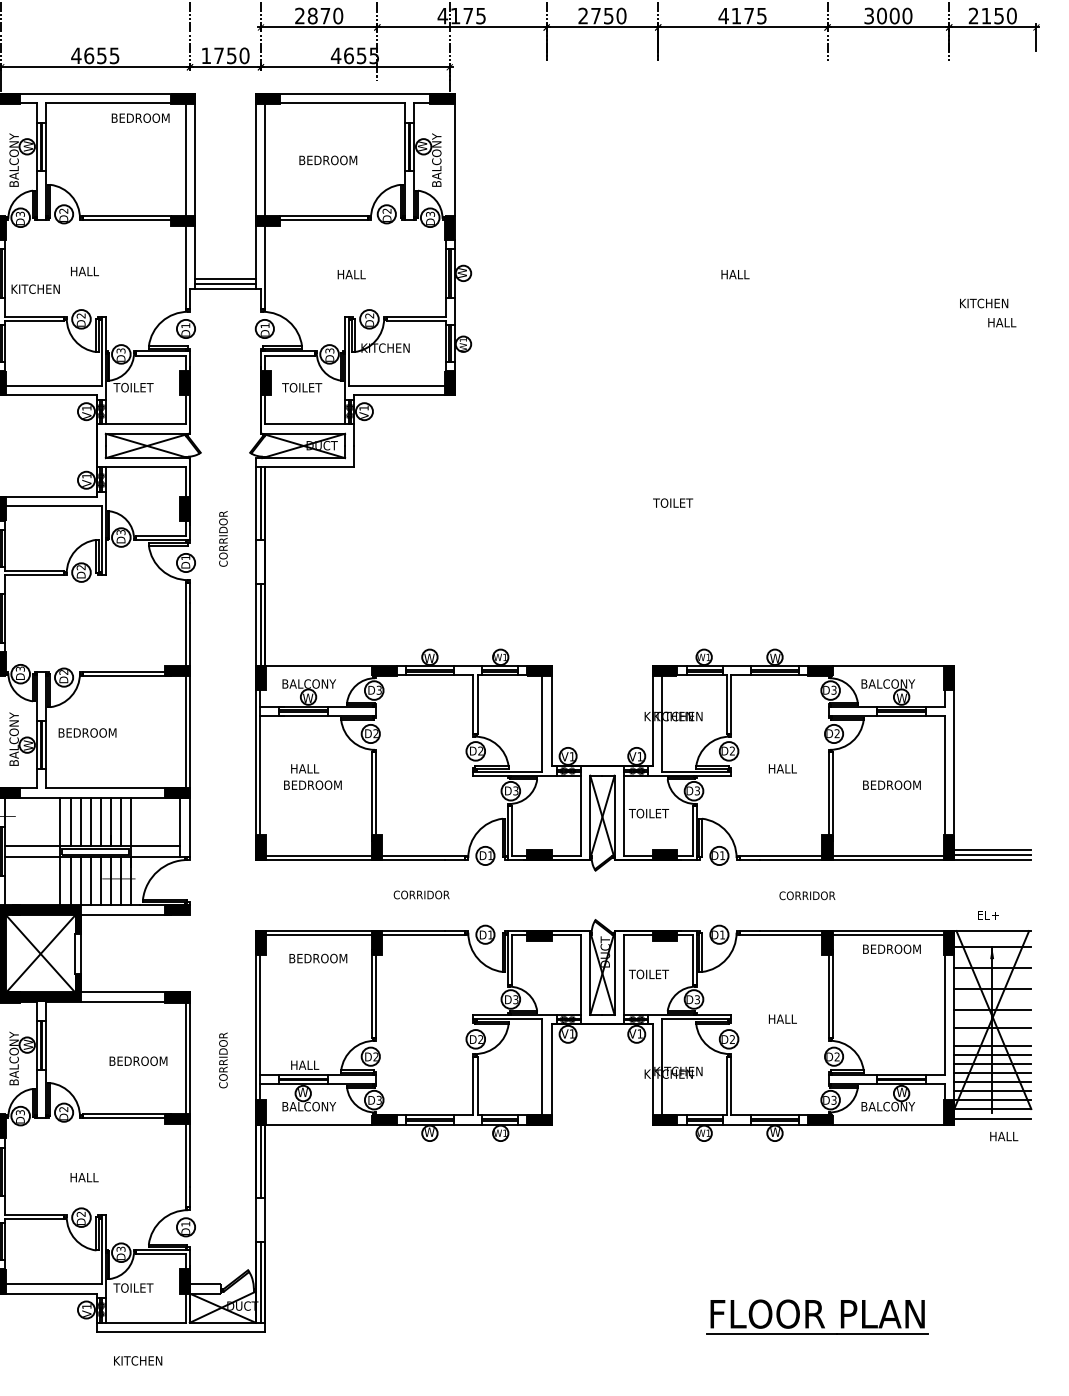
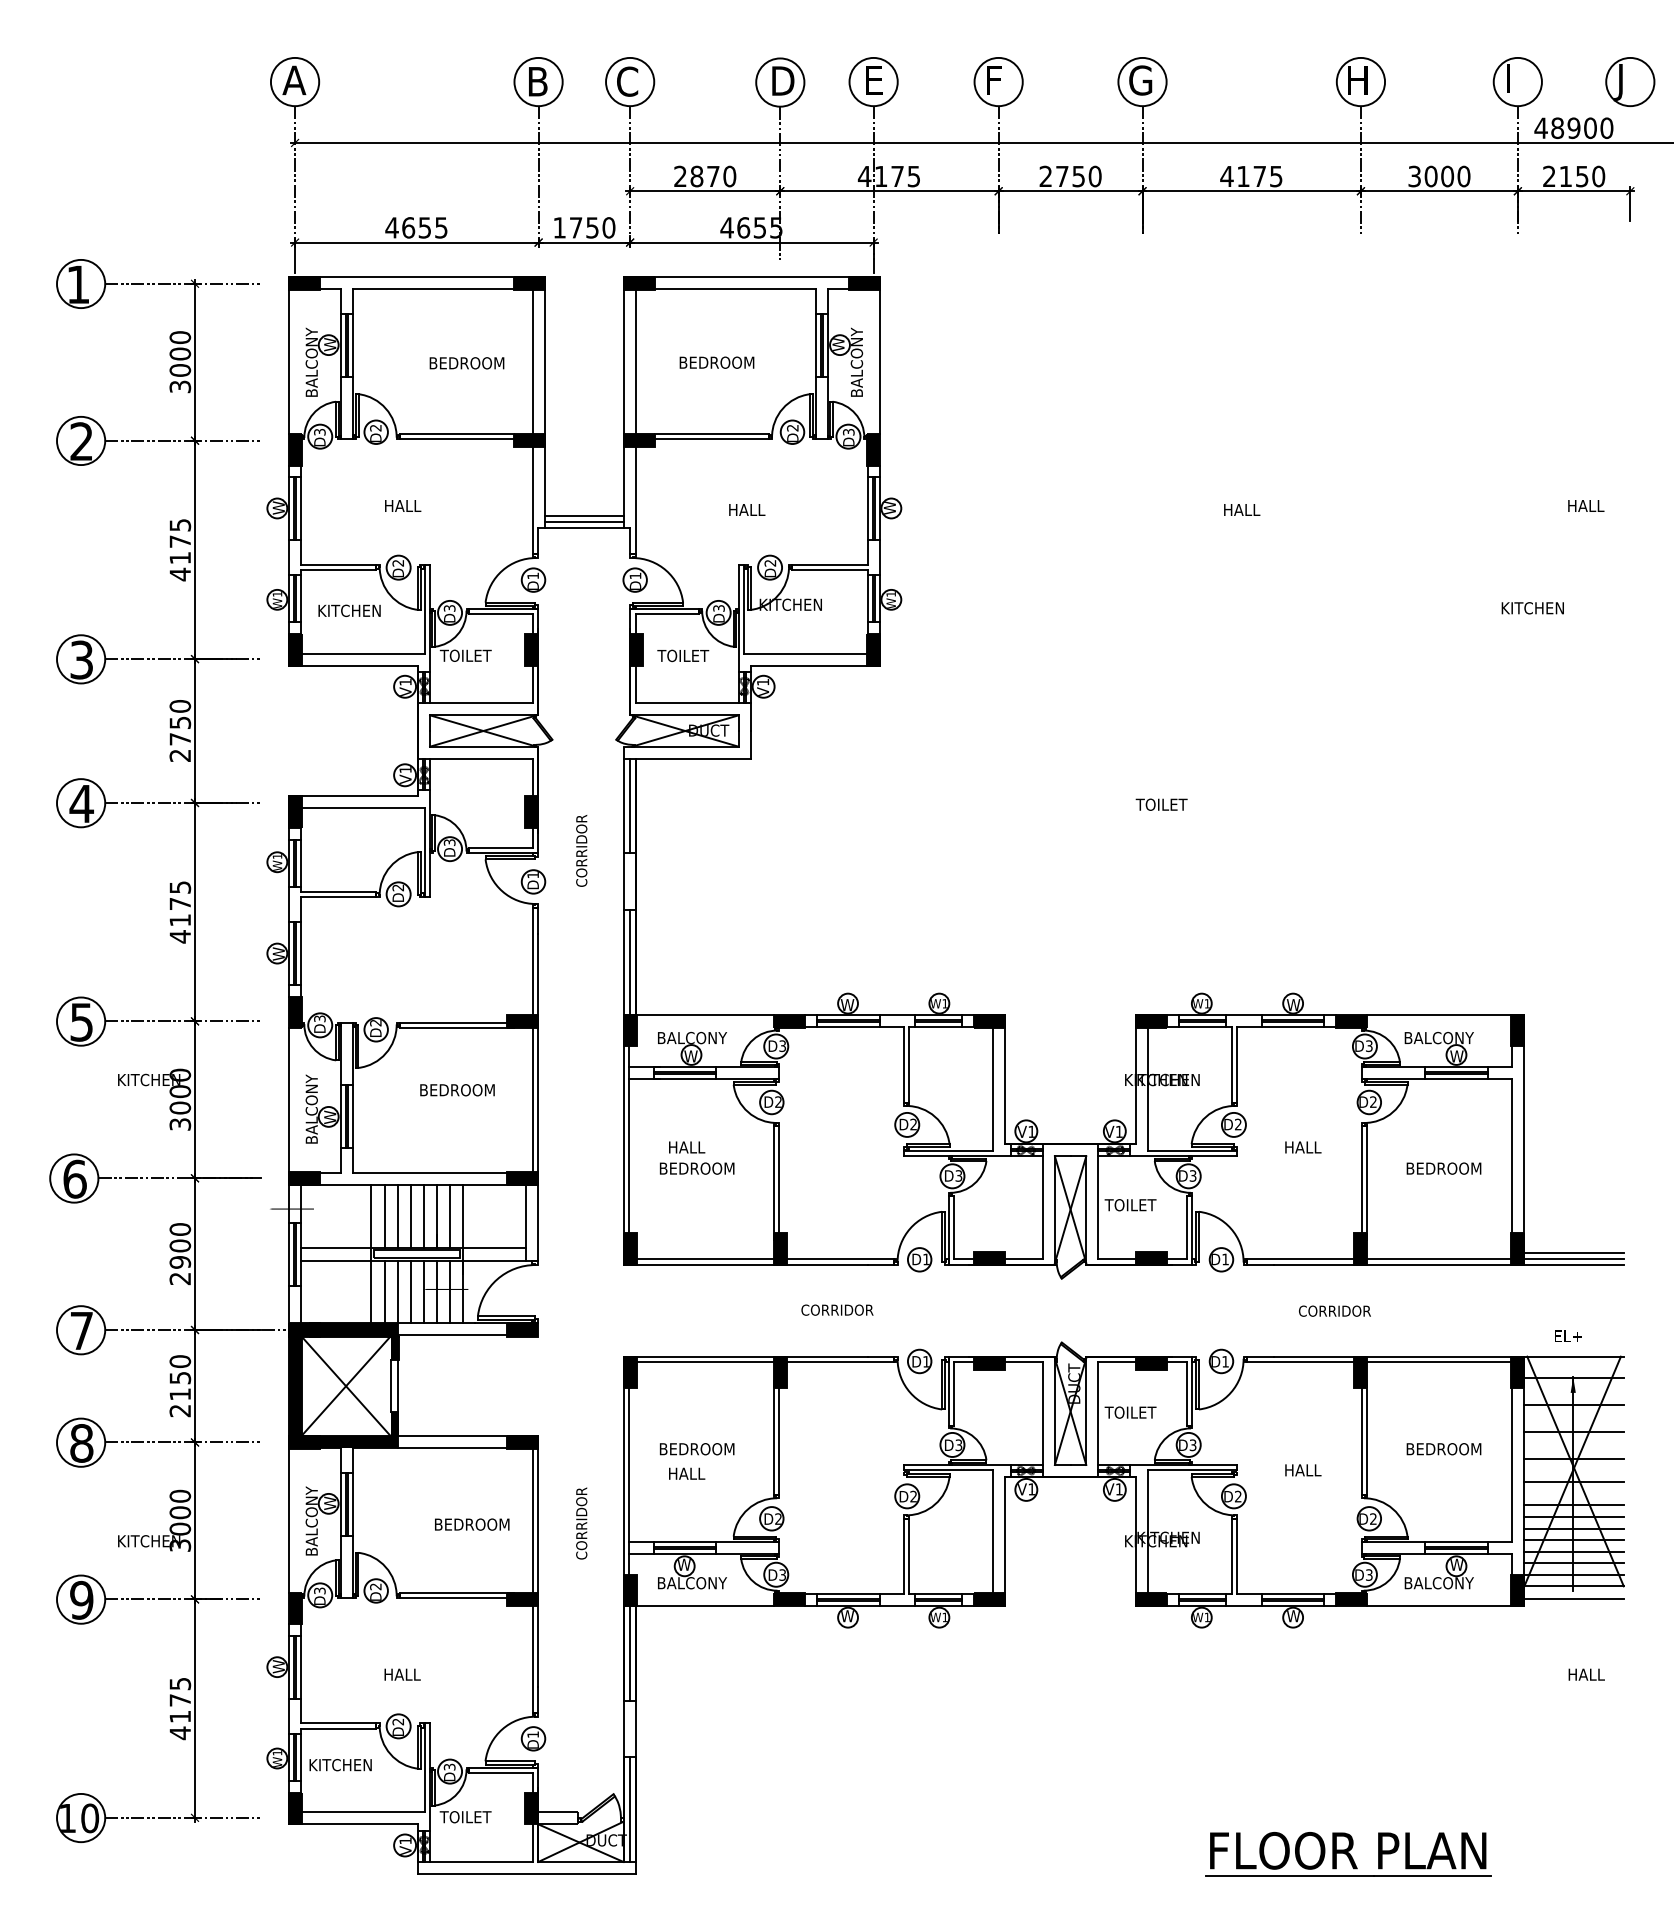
text: (140, 118) -> (466, 363), moved
text: (35, 288) -> (349, 610), moved
text: (983, 303) -> (1532, 608), moved
text: (1002, 322) -> (1586, 505), moved
text: (87, 733) -> (457, 1090), moved
text: (891, 949) -> (1443, 1449), moved
text: (318, 958) -> (697, 1449), moved
text: (305, 1065) -> (687, 1473), moved
text: (1003, 1136) -> (1586, 1674), moved
text: (137, 1361) -> (340, 1765), moved

